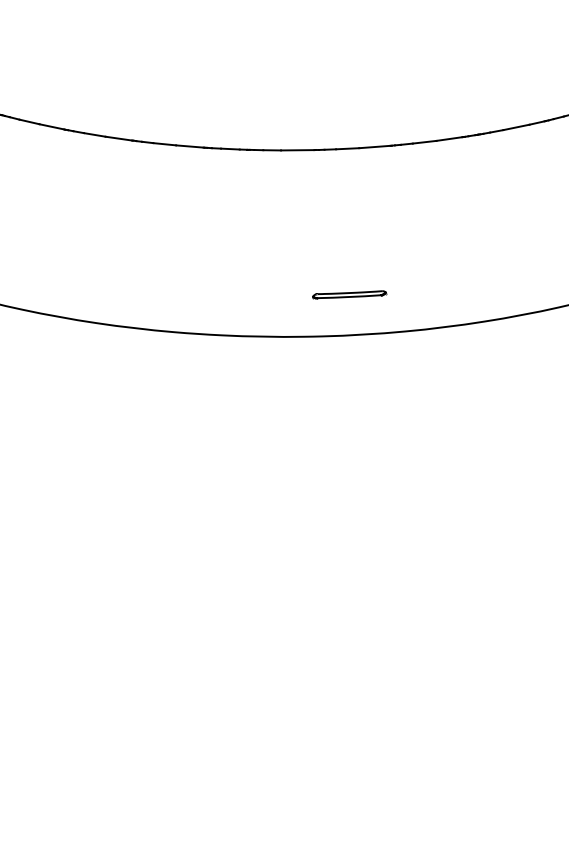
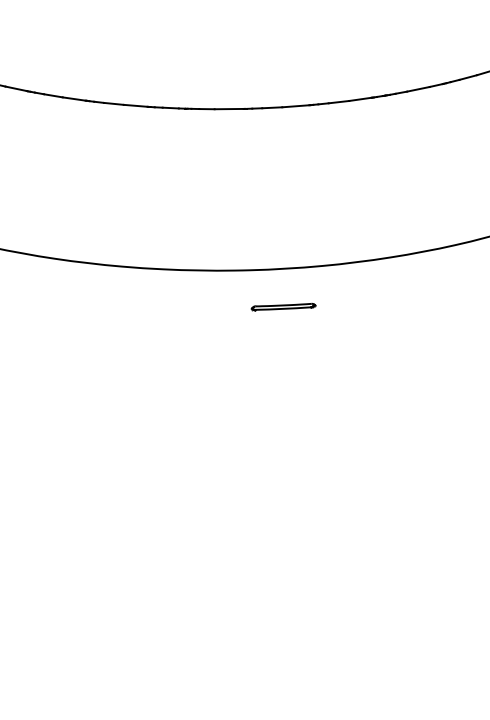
part: (349, 294) -> (283, 306), moved

